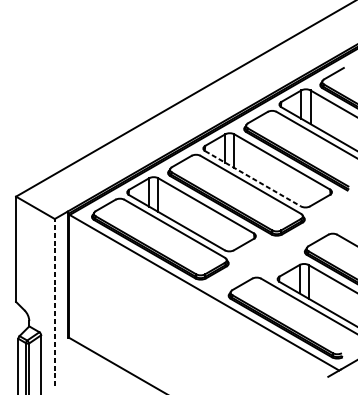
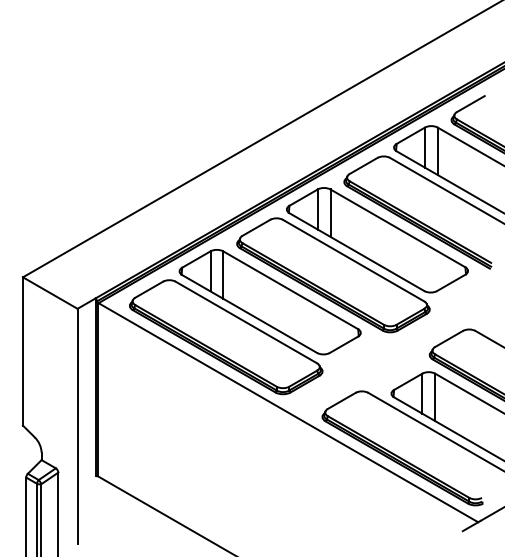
line: (252, 179) -> (356, 252), dashed -> solid
line: (54, 302) -> (77, 426), dashed -> solid

